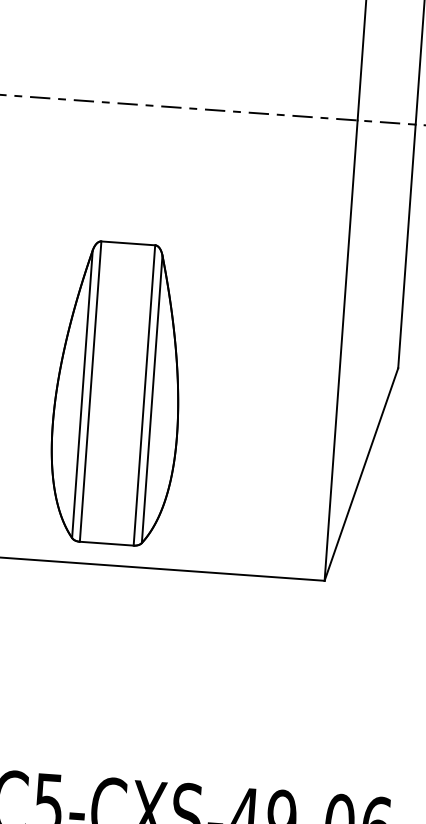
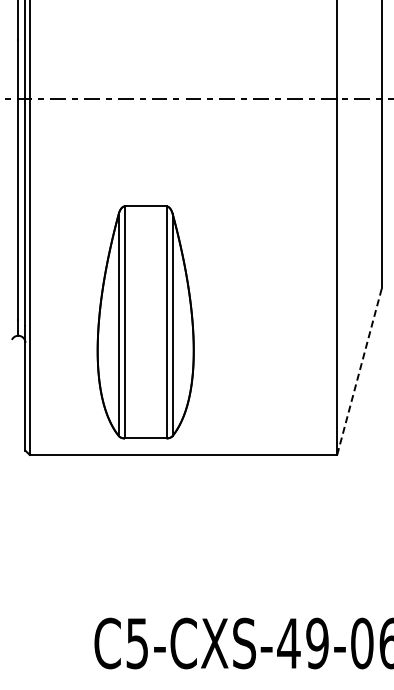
part: (117, 393) -> (145, 322), moved
line: (361, 474) -> (359, 371), solid -> dashed

